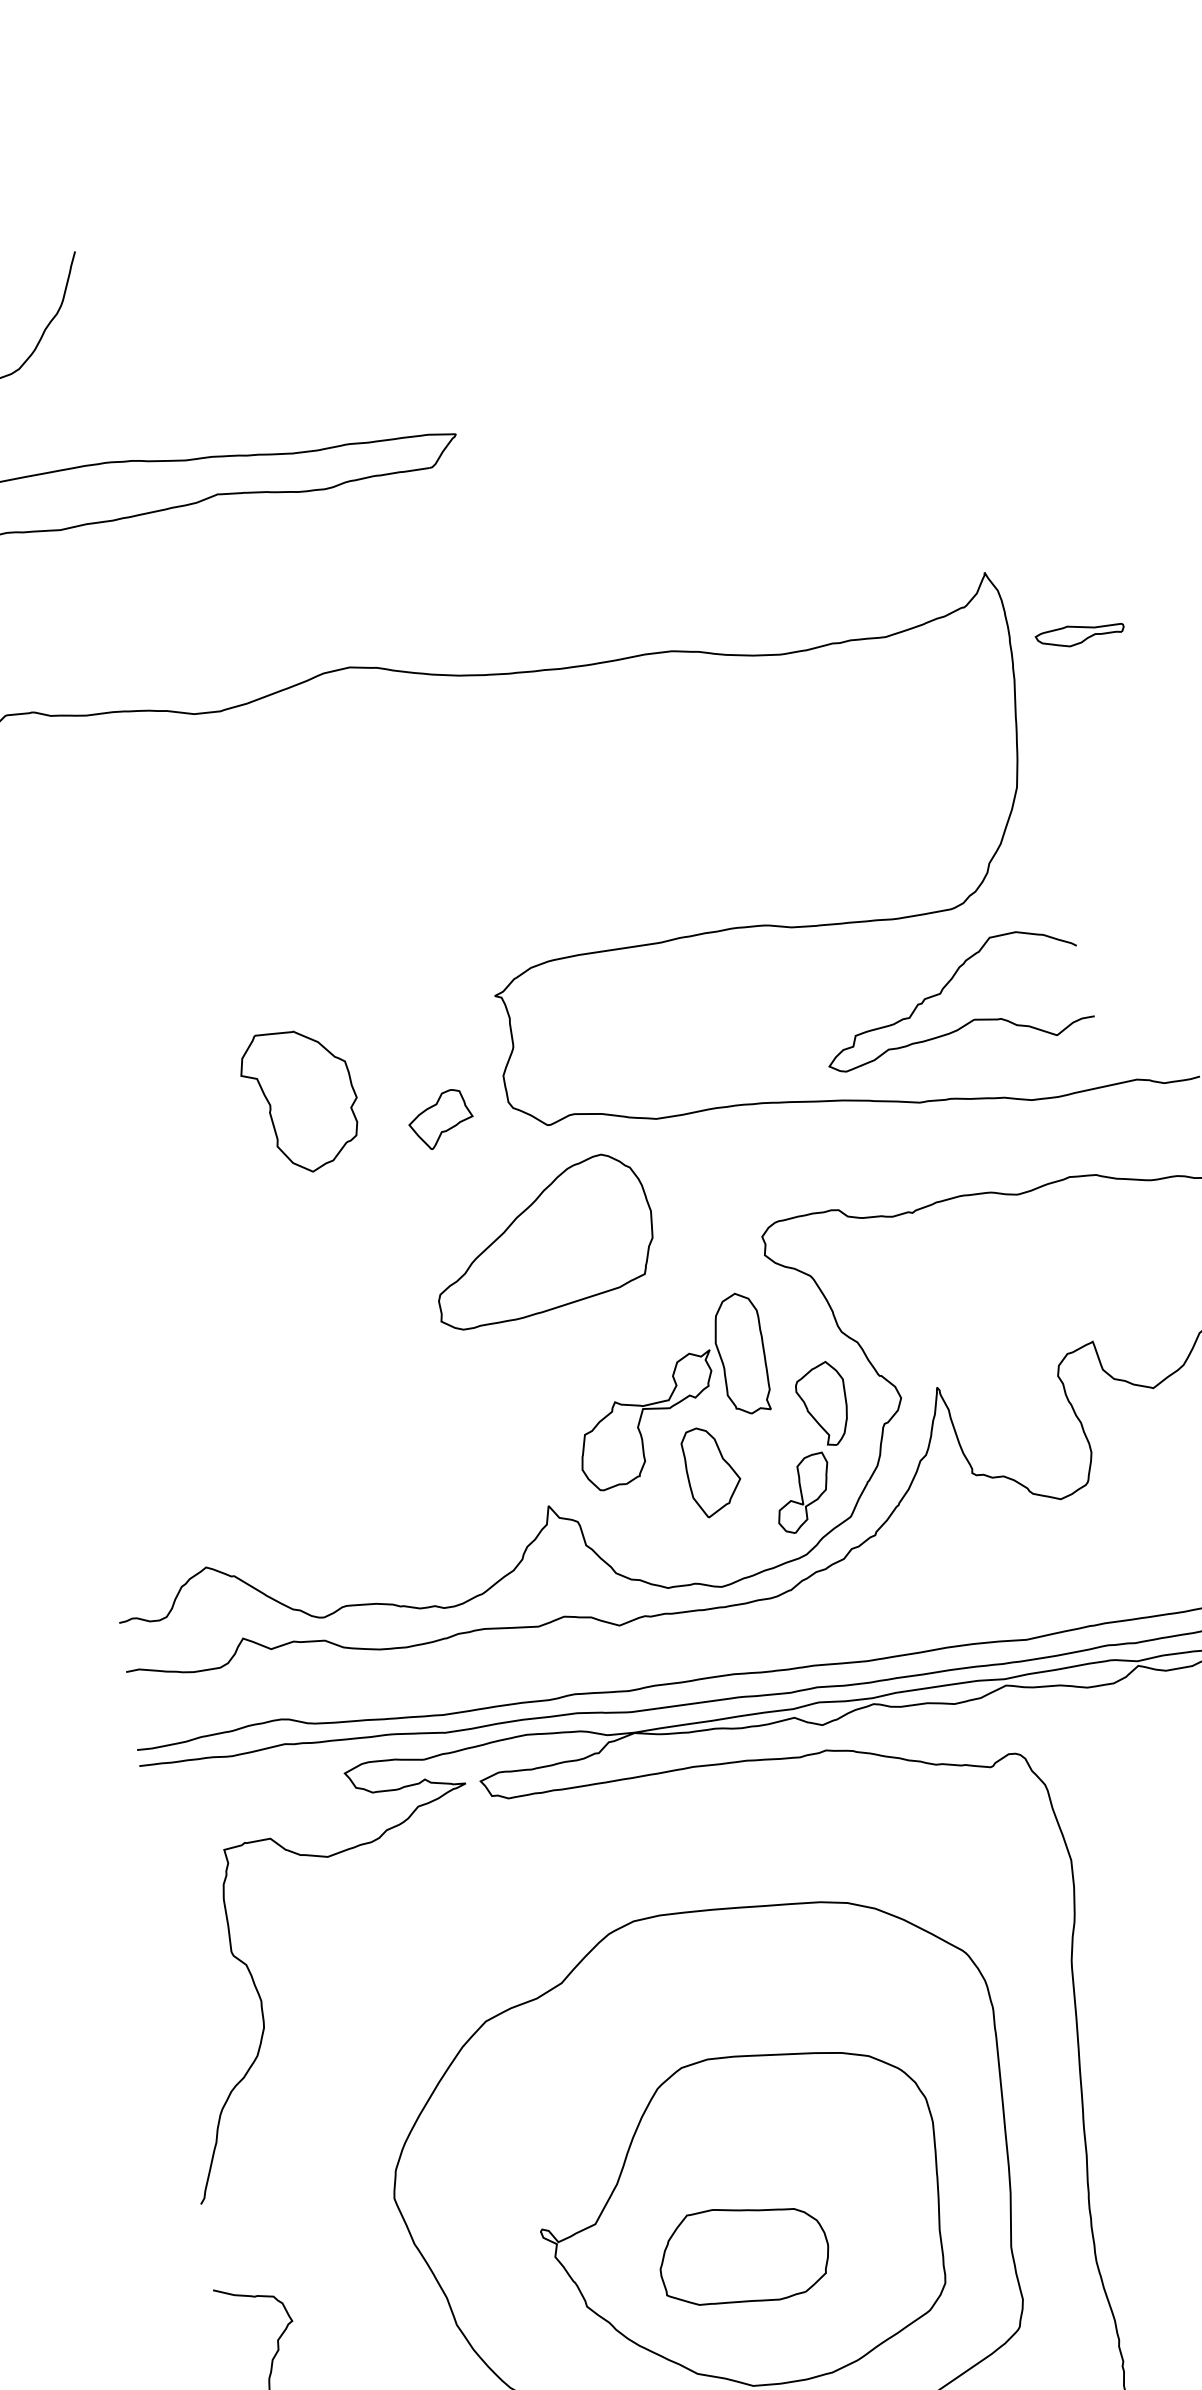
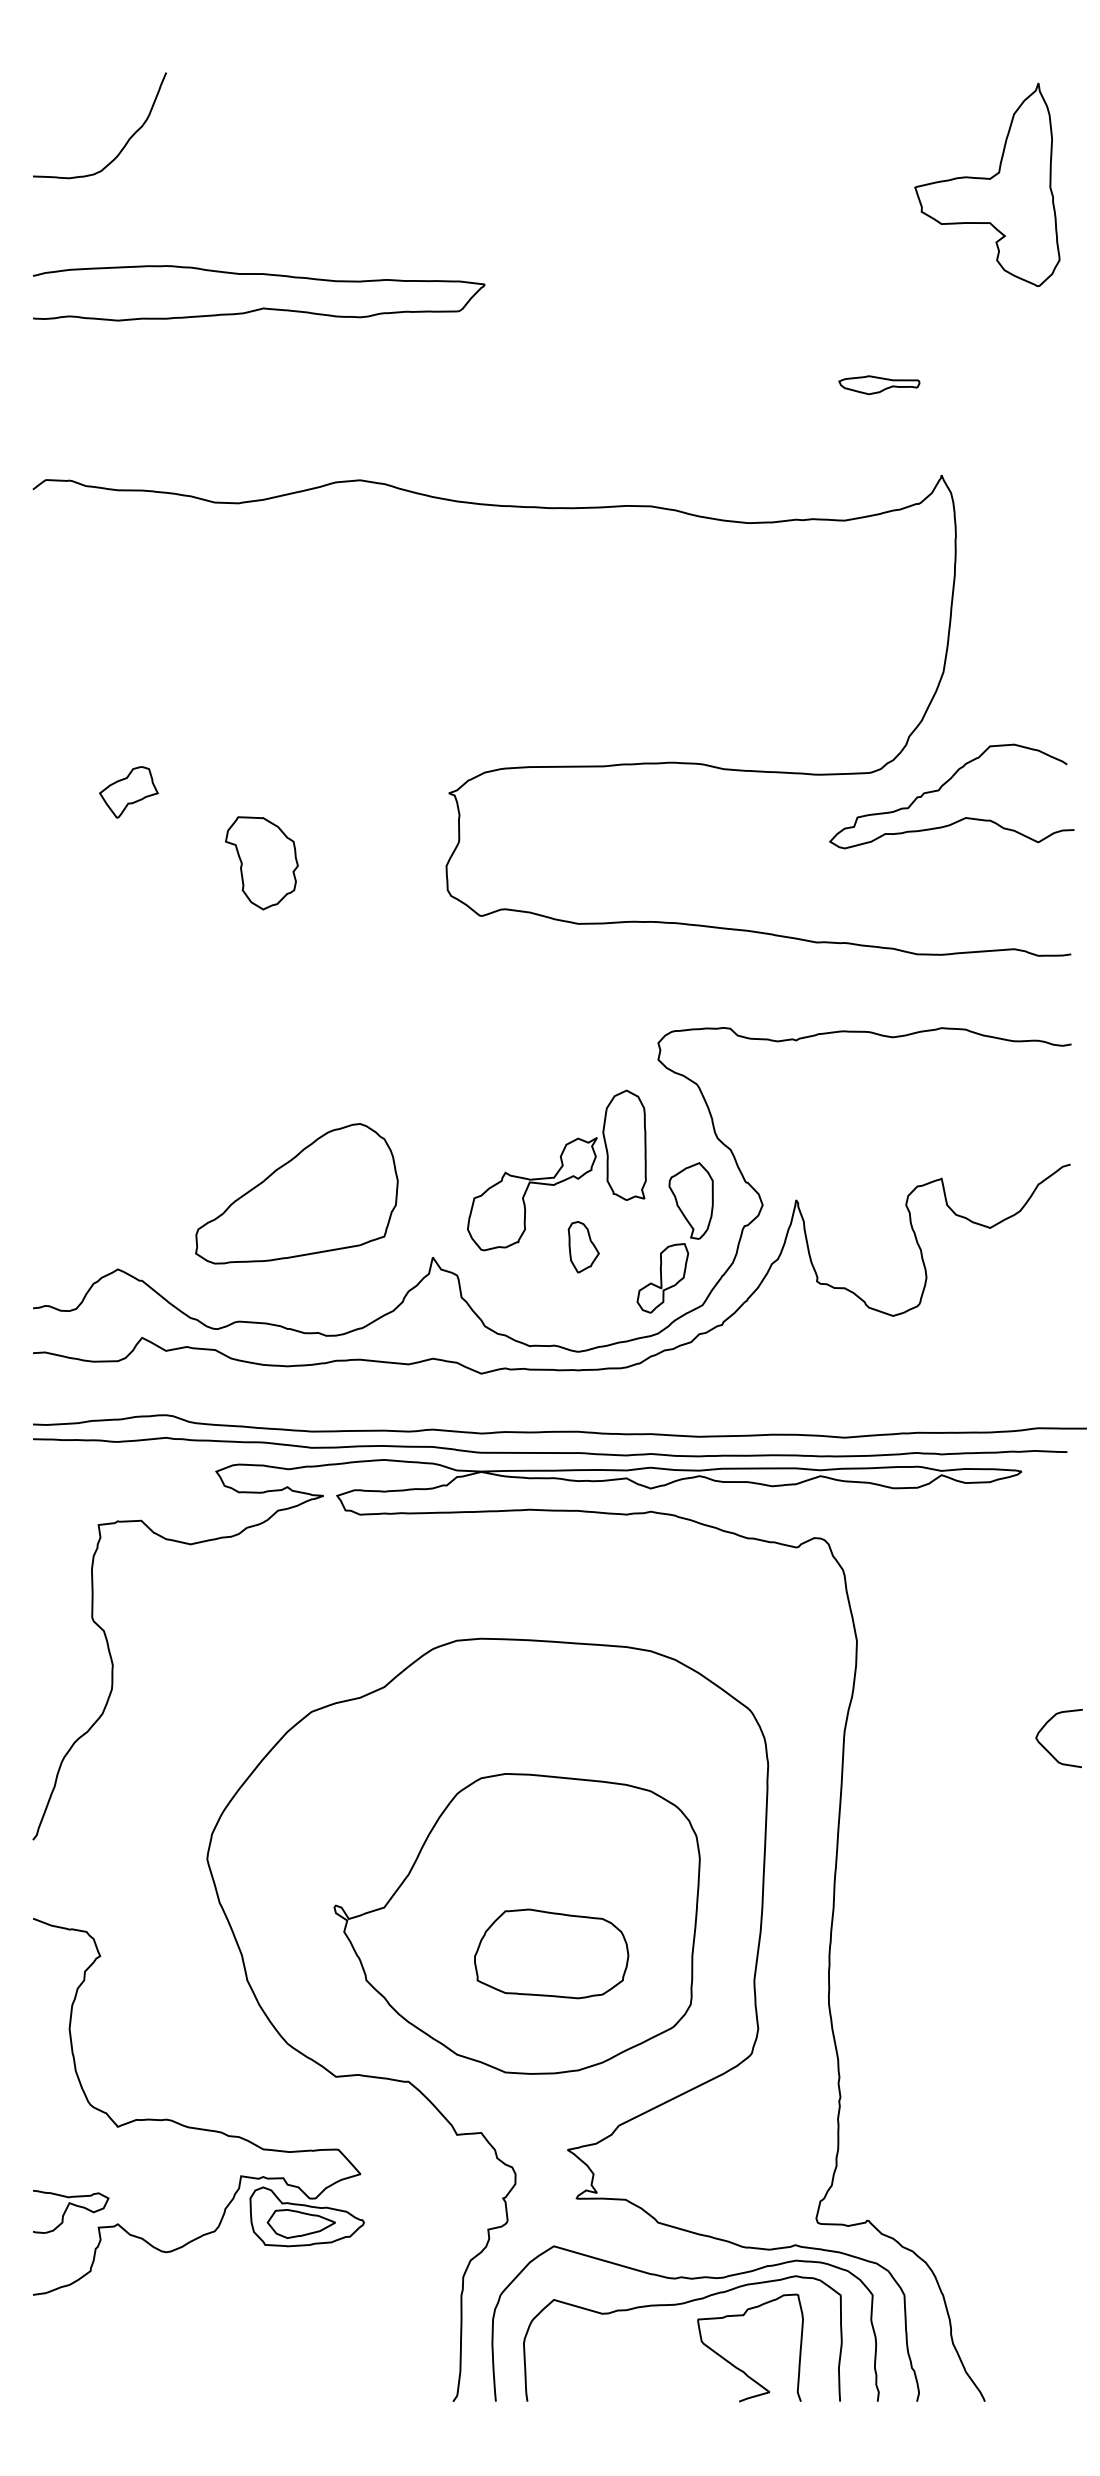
part: (990, 247) -> (987, 184), added
part: (1080, 635) -> (879, 385), moved
curve: (943, 991) -> (941, 788), moved
part: (300, 1101) -> (261, 863), size x0.71
part: (440, 1119) -> (128, 792), moved
part: (542, 1240) -> (296, 1193), moved
part: (711, 1471) -> (583, 1247), size x0.62
part: (743, 2254) -> (551, 1953), moved

